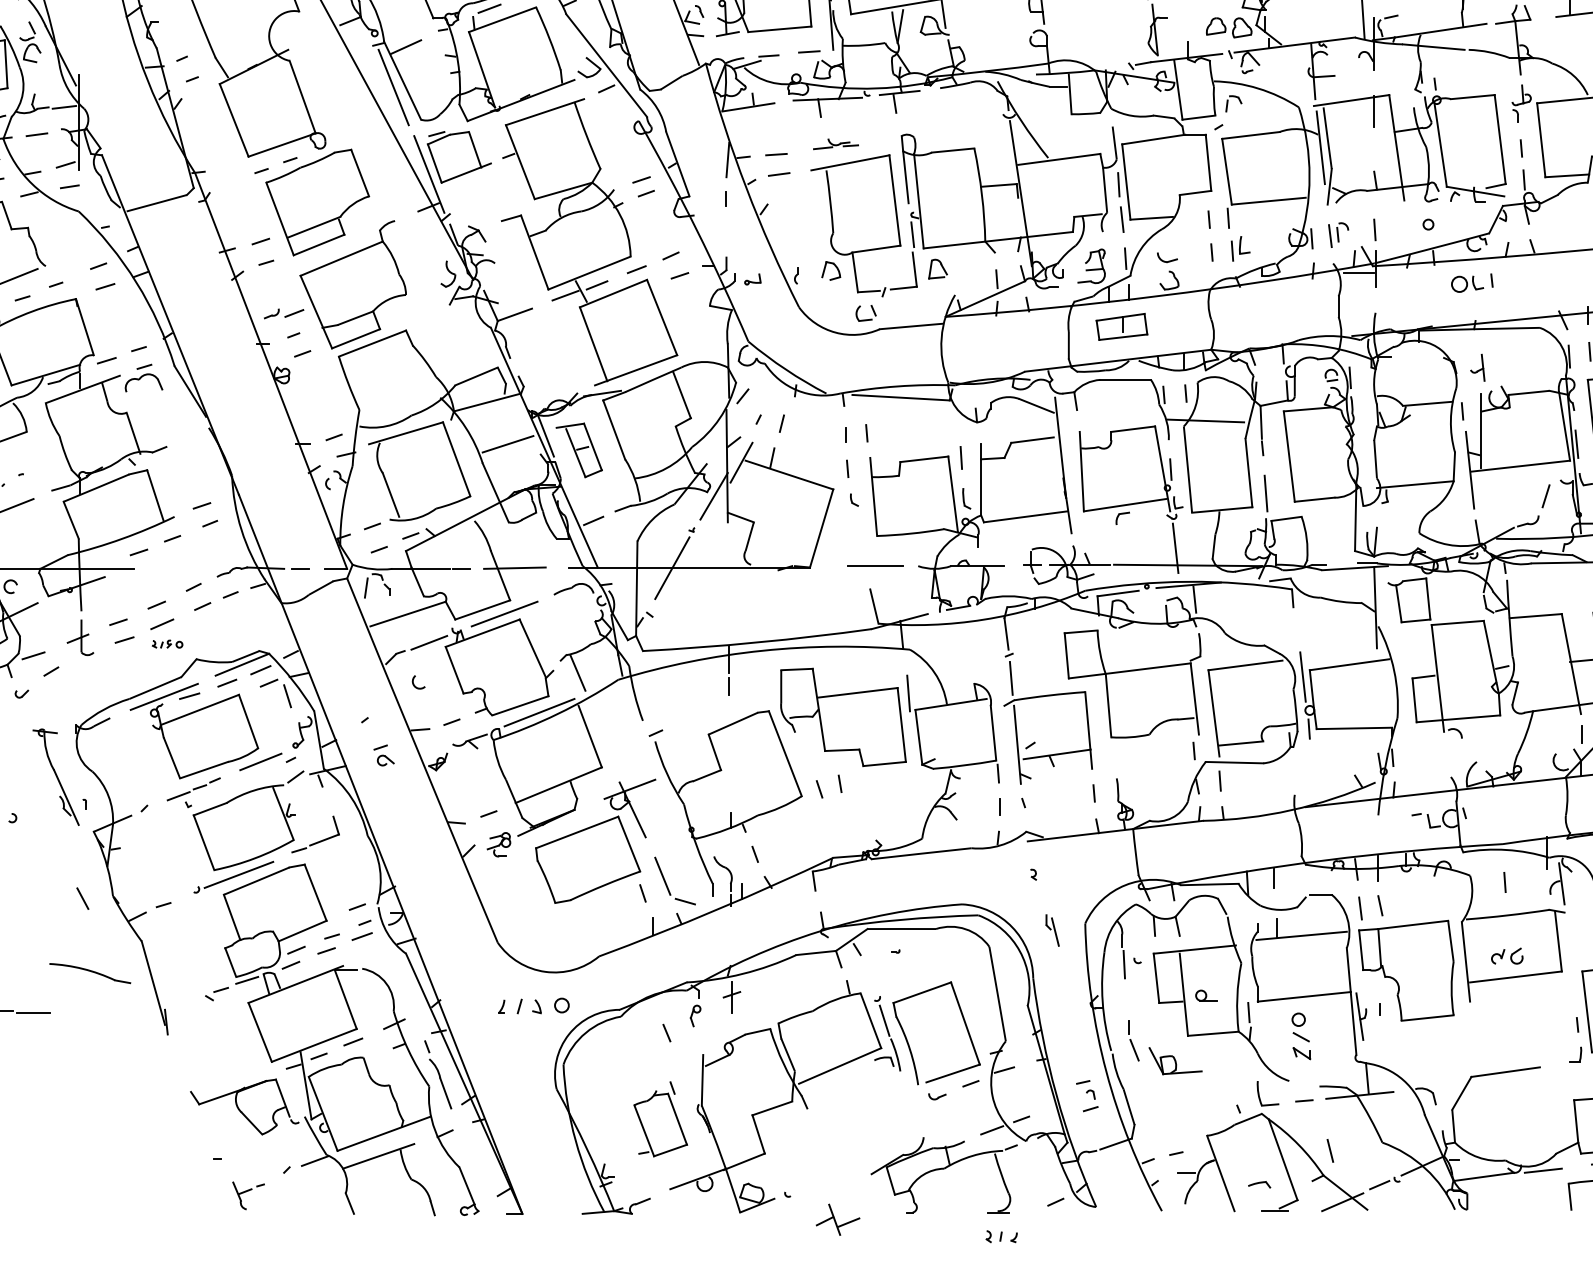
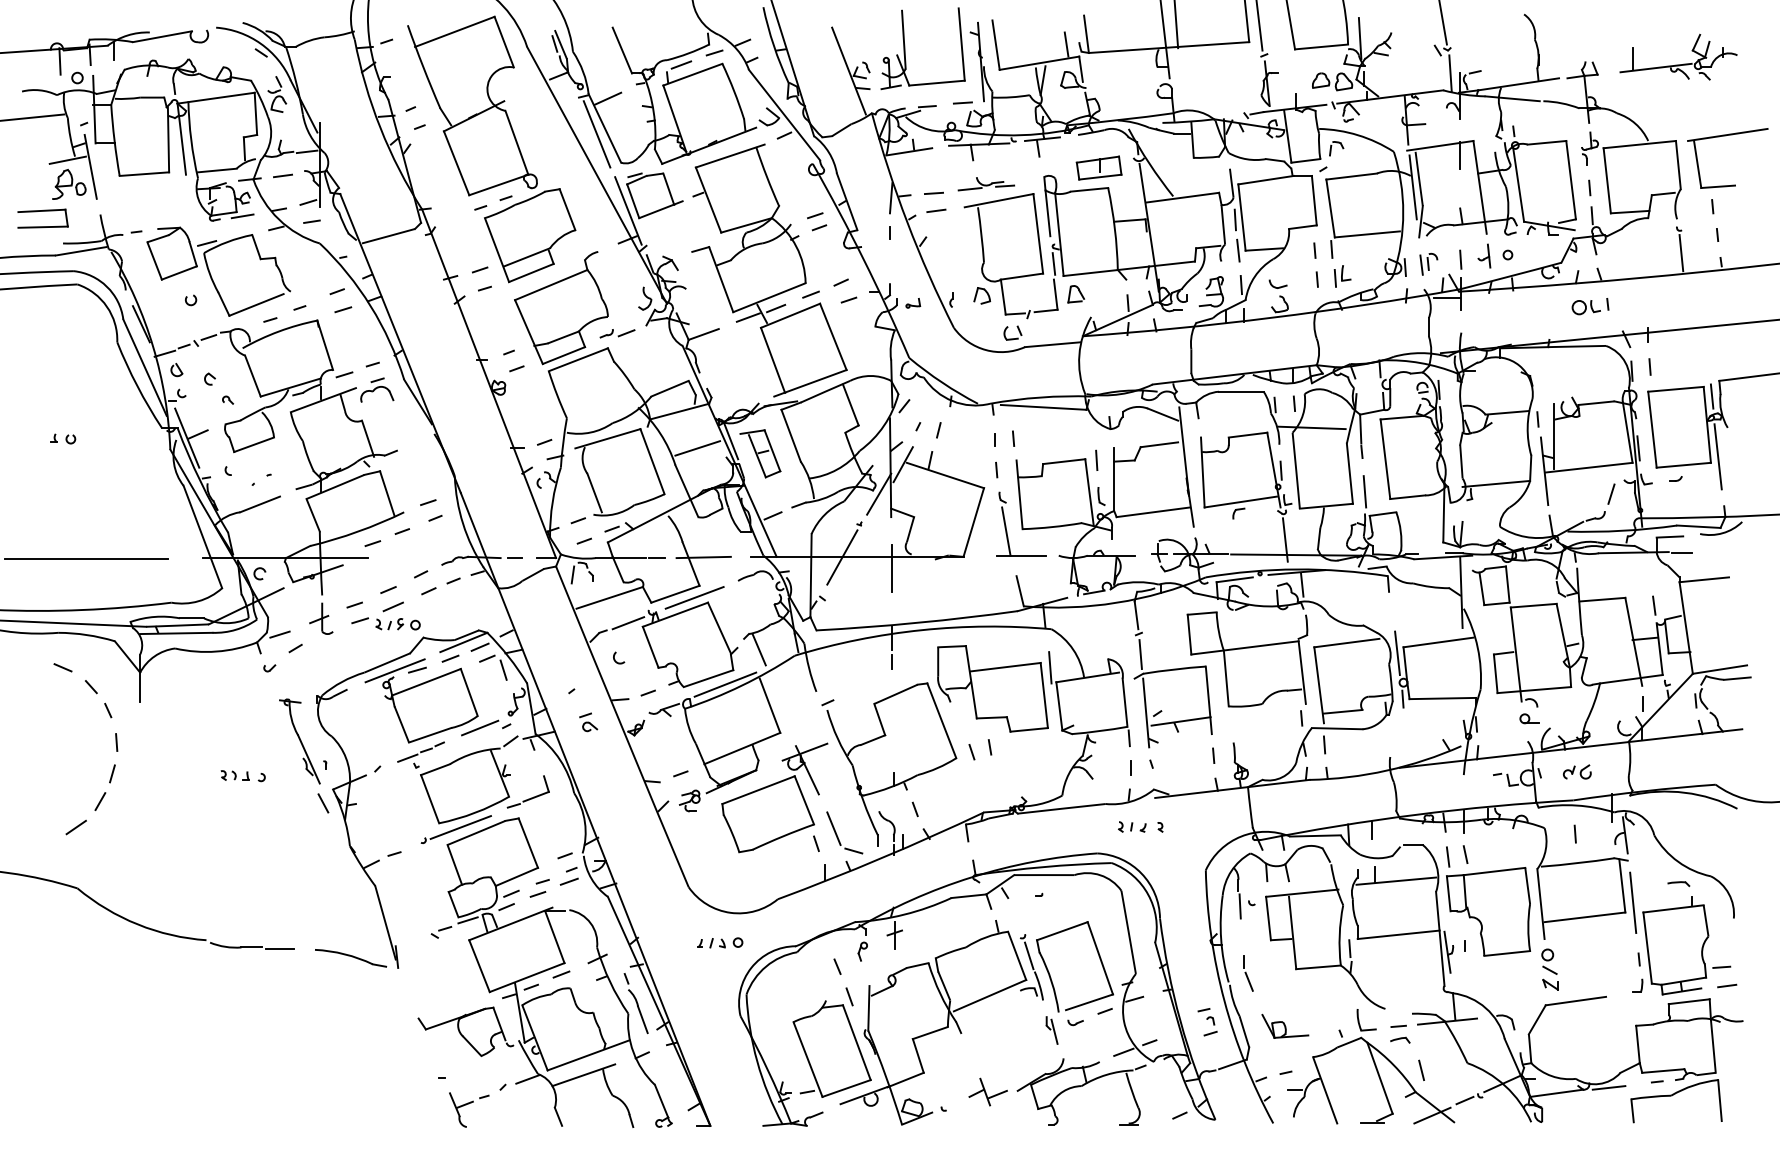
part: (836, 144) -> (986, 184), size x1.43
part: (1472, 283) -> (1590, 306), moved
part: (284, 313) -> (617, 333), moved
part: (1121, 326) -> (1098, 167), moved
part: (1477, 367) -> (1484, 255), moved
line: (858, 538) -> (1006, 531), added
line: (729, 579) -> (892, 567), added
part: (167, 644) -> (397, 624), size x1.67
line: (82, 898) -> (323, 803), moved
part: (1051, 930) -> (1051, 1030), moved
part: (1506, 955) -> (1576, 771), moved
line: (1571, 960) -> (1633, 902), added
part: (90, 973) -> (351, 958), moved
part: (1206, 995) -> (1529, 718), moved
part: (533, 1005) -> (720, 942), size x0.71
part: (1300, 1036) -> (1549, 969), moved
part: (1175, 1060) -> (1285, 1025), moved
part: (660, 1119) -> (831, 1042), size x1.67
part: (1259, 1183) -> (1400, 1039), moved
part: (248, 1195) -> (469, 1109), size x1.43
part: (837, 1219) -> (987, 1091), moved
part: (1001, 1236) -> (1132, 826), moved

